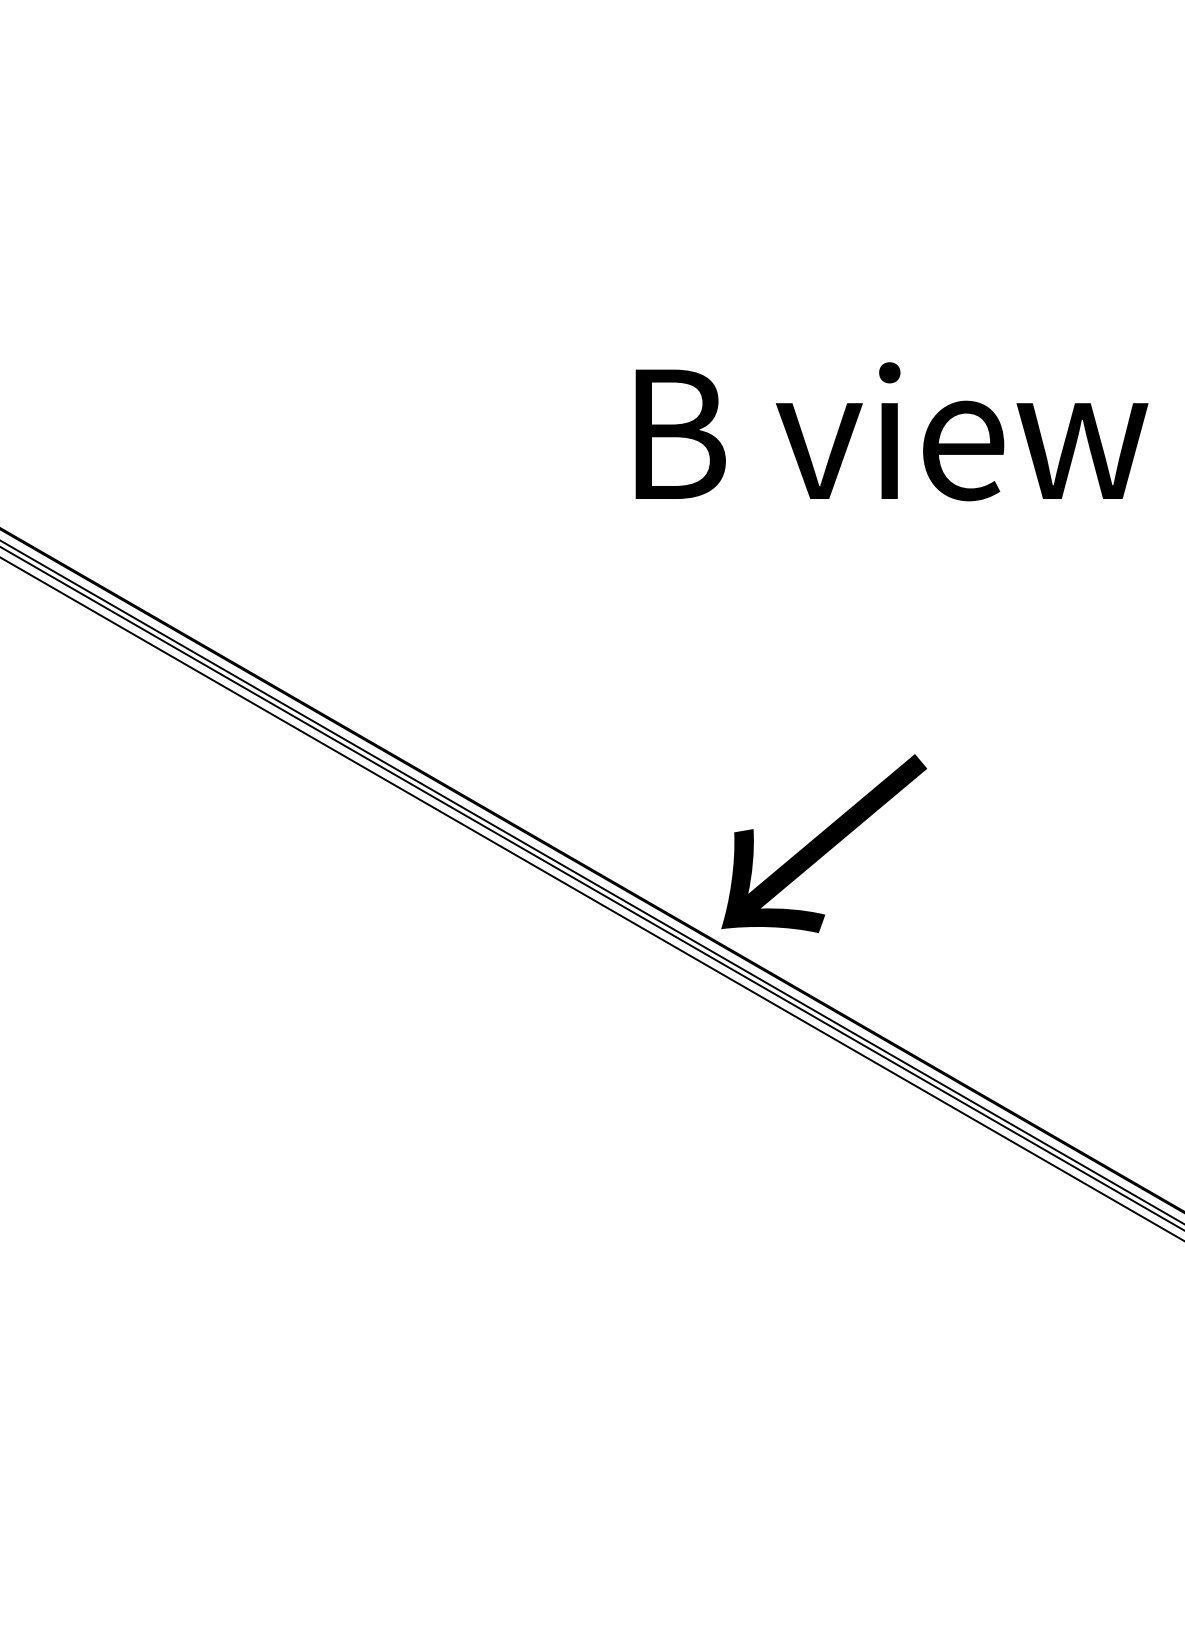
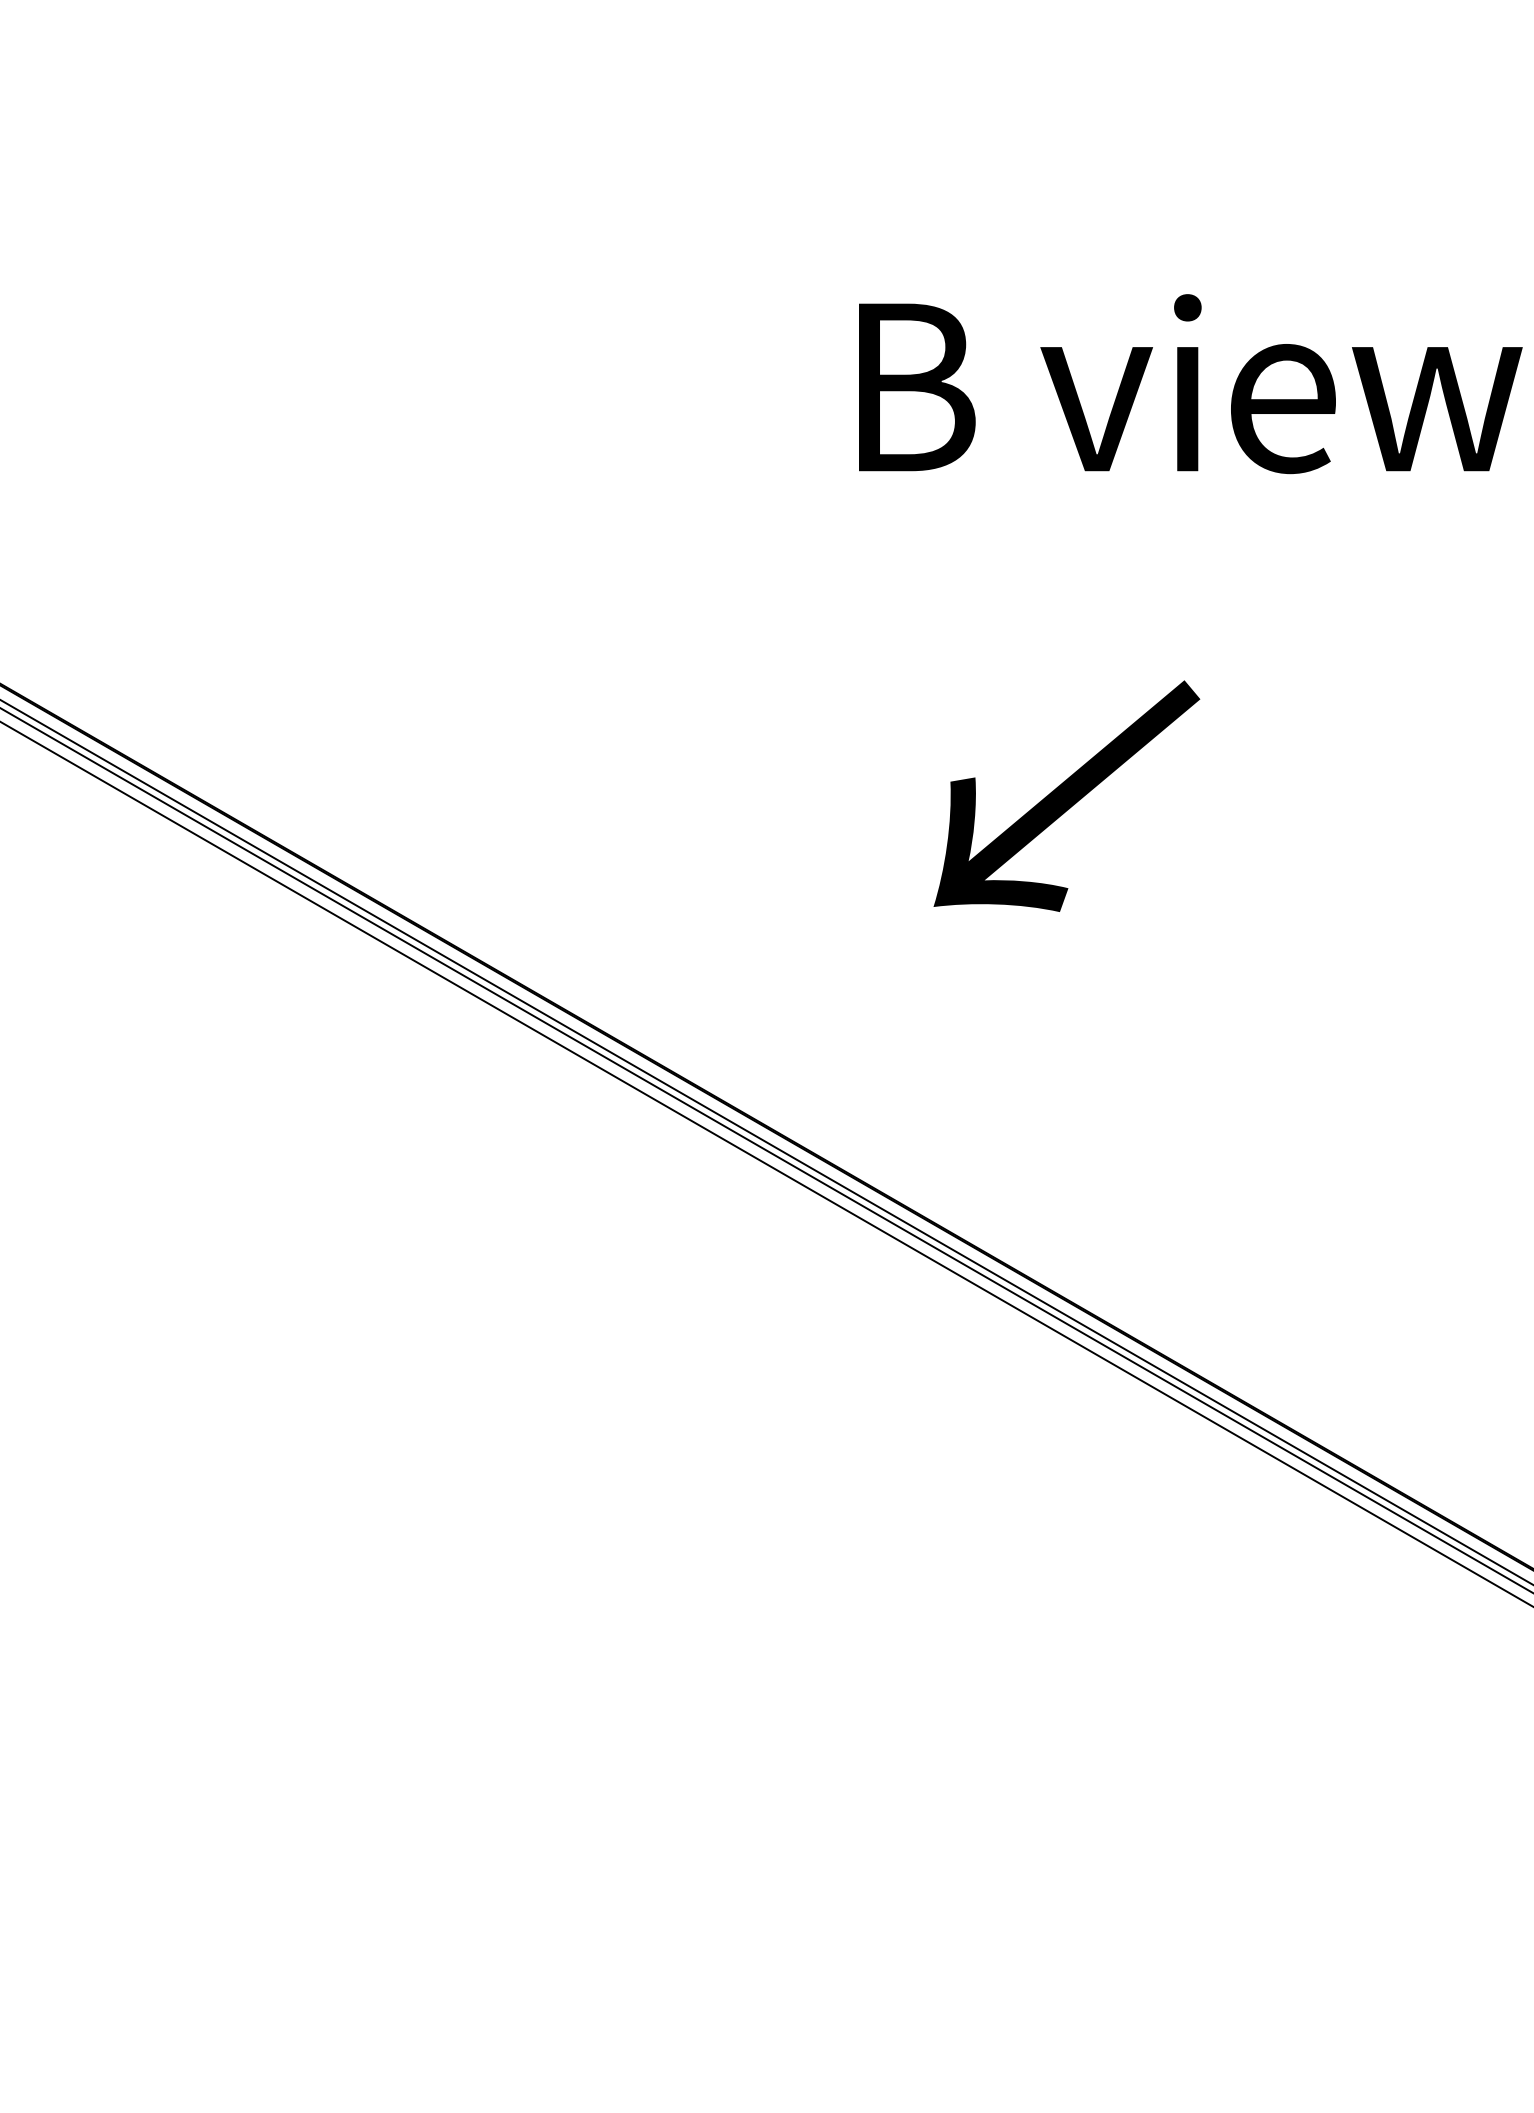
text: (891, 432) -> (1190, 384), moved
text: (823, 843) -> (1066, 795), moved

